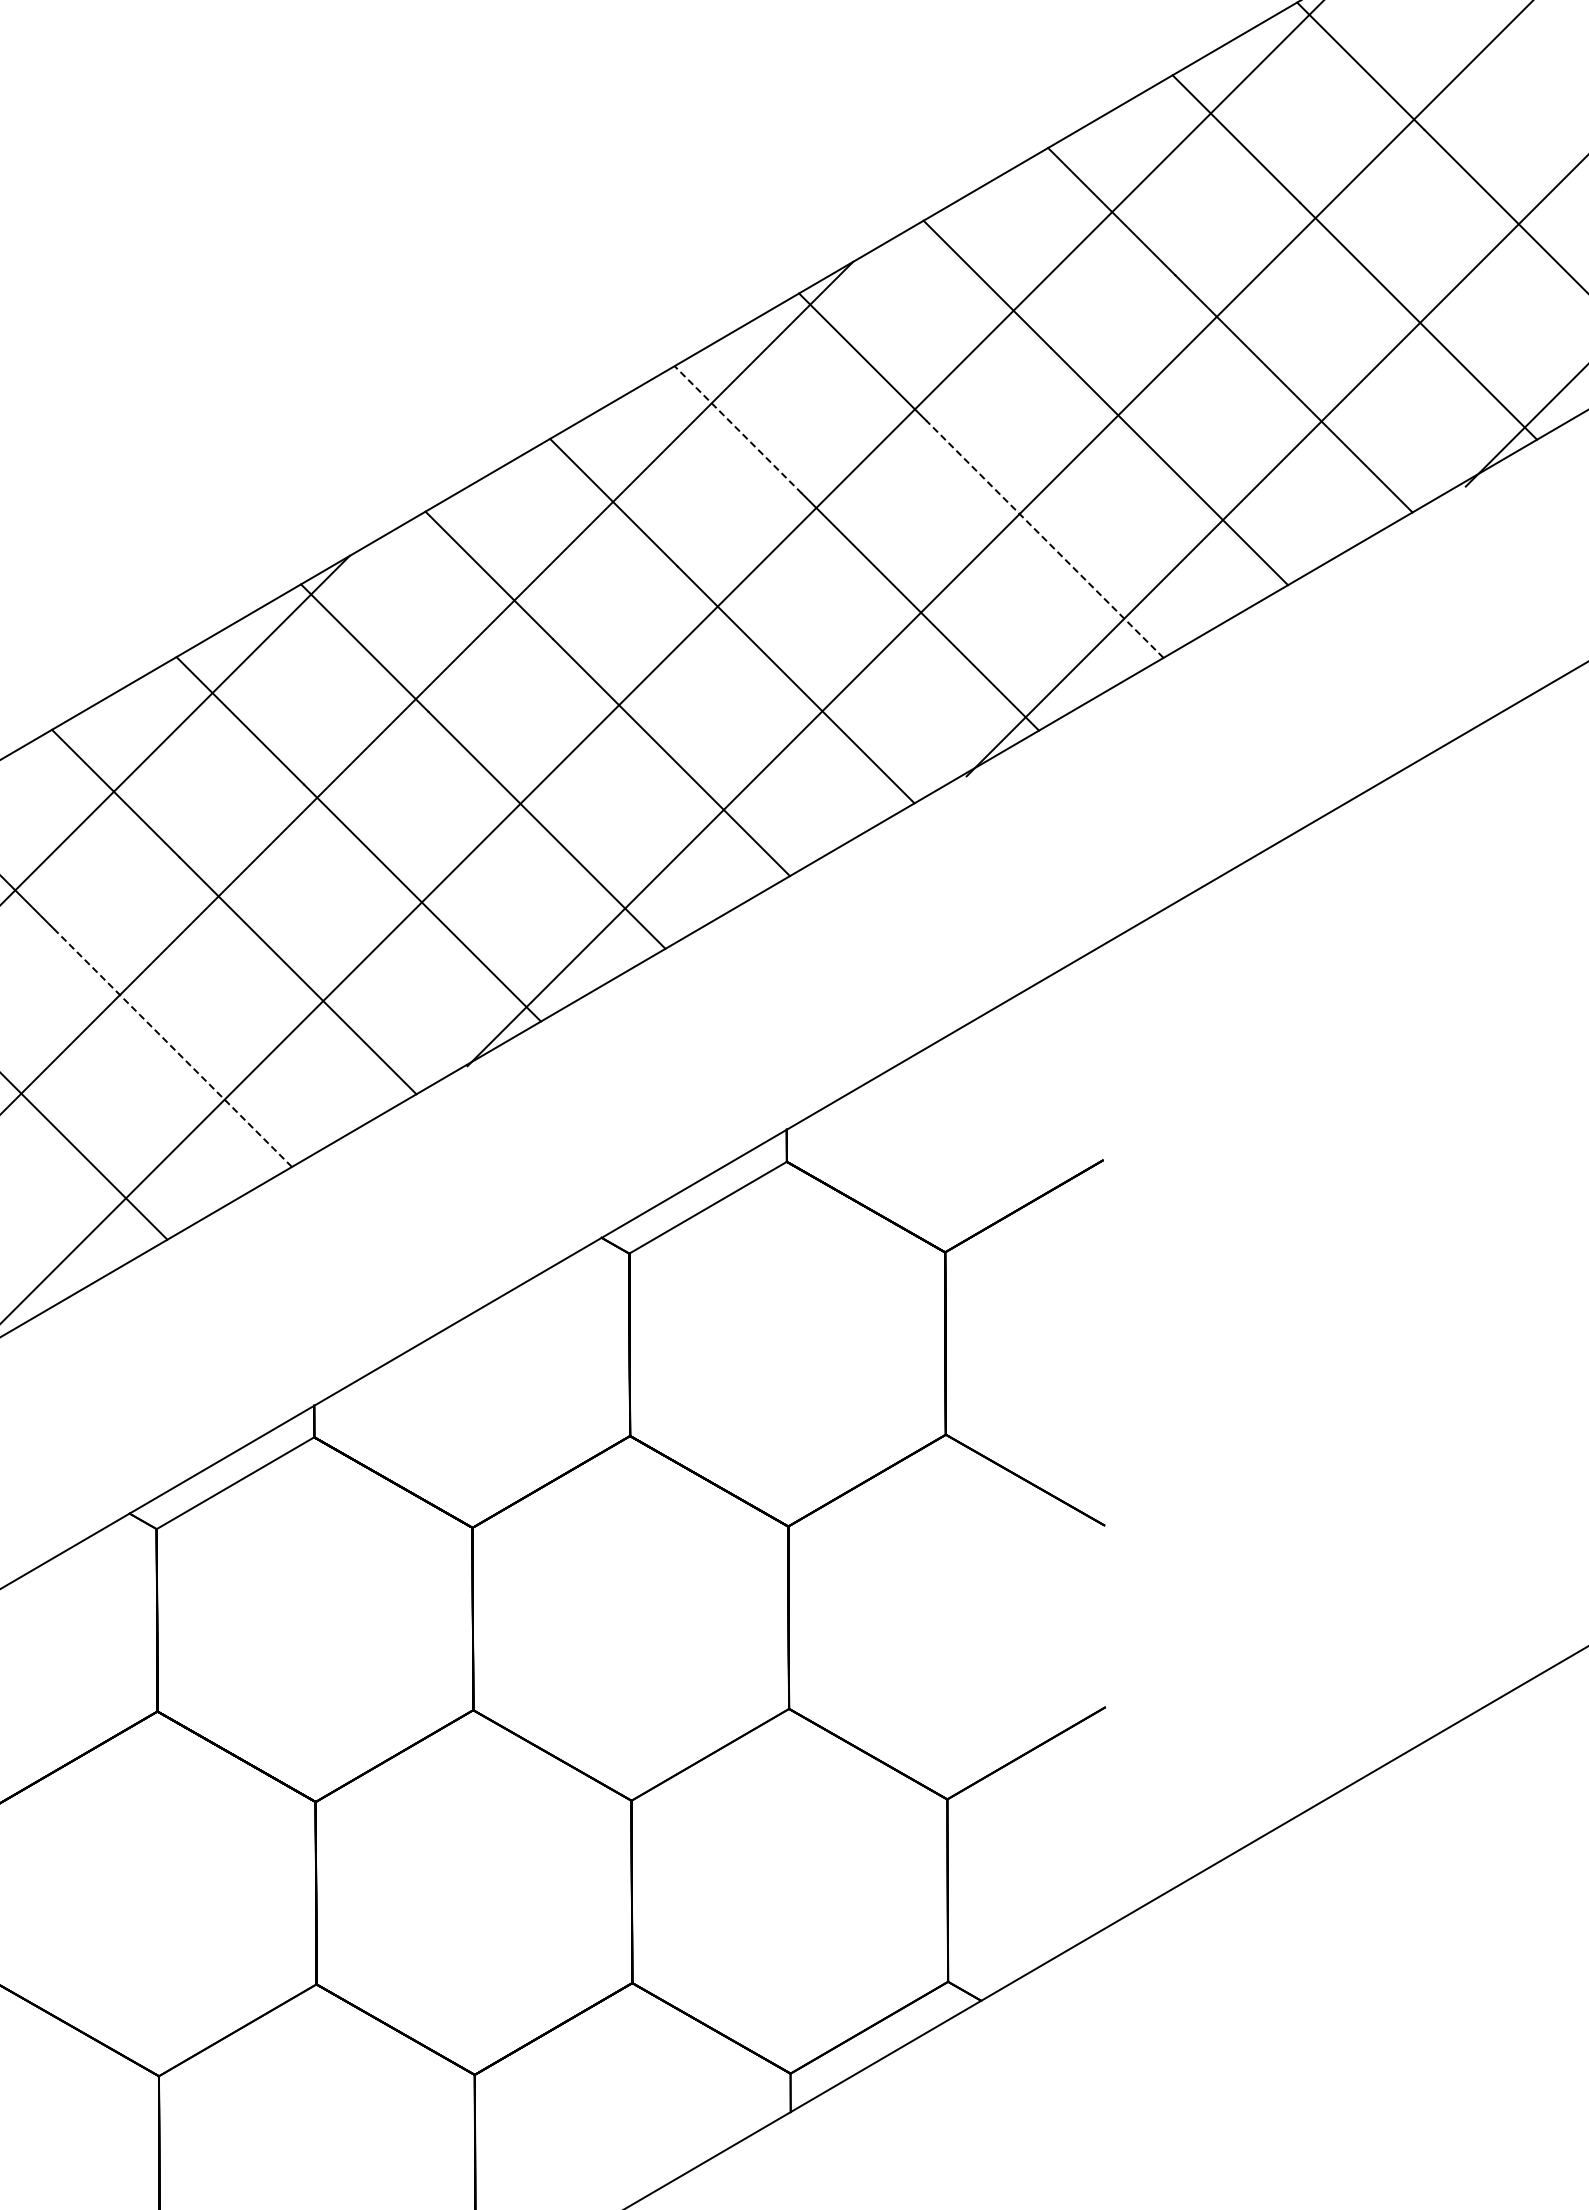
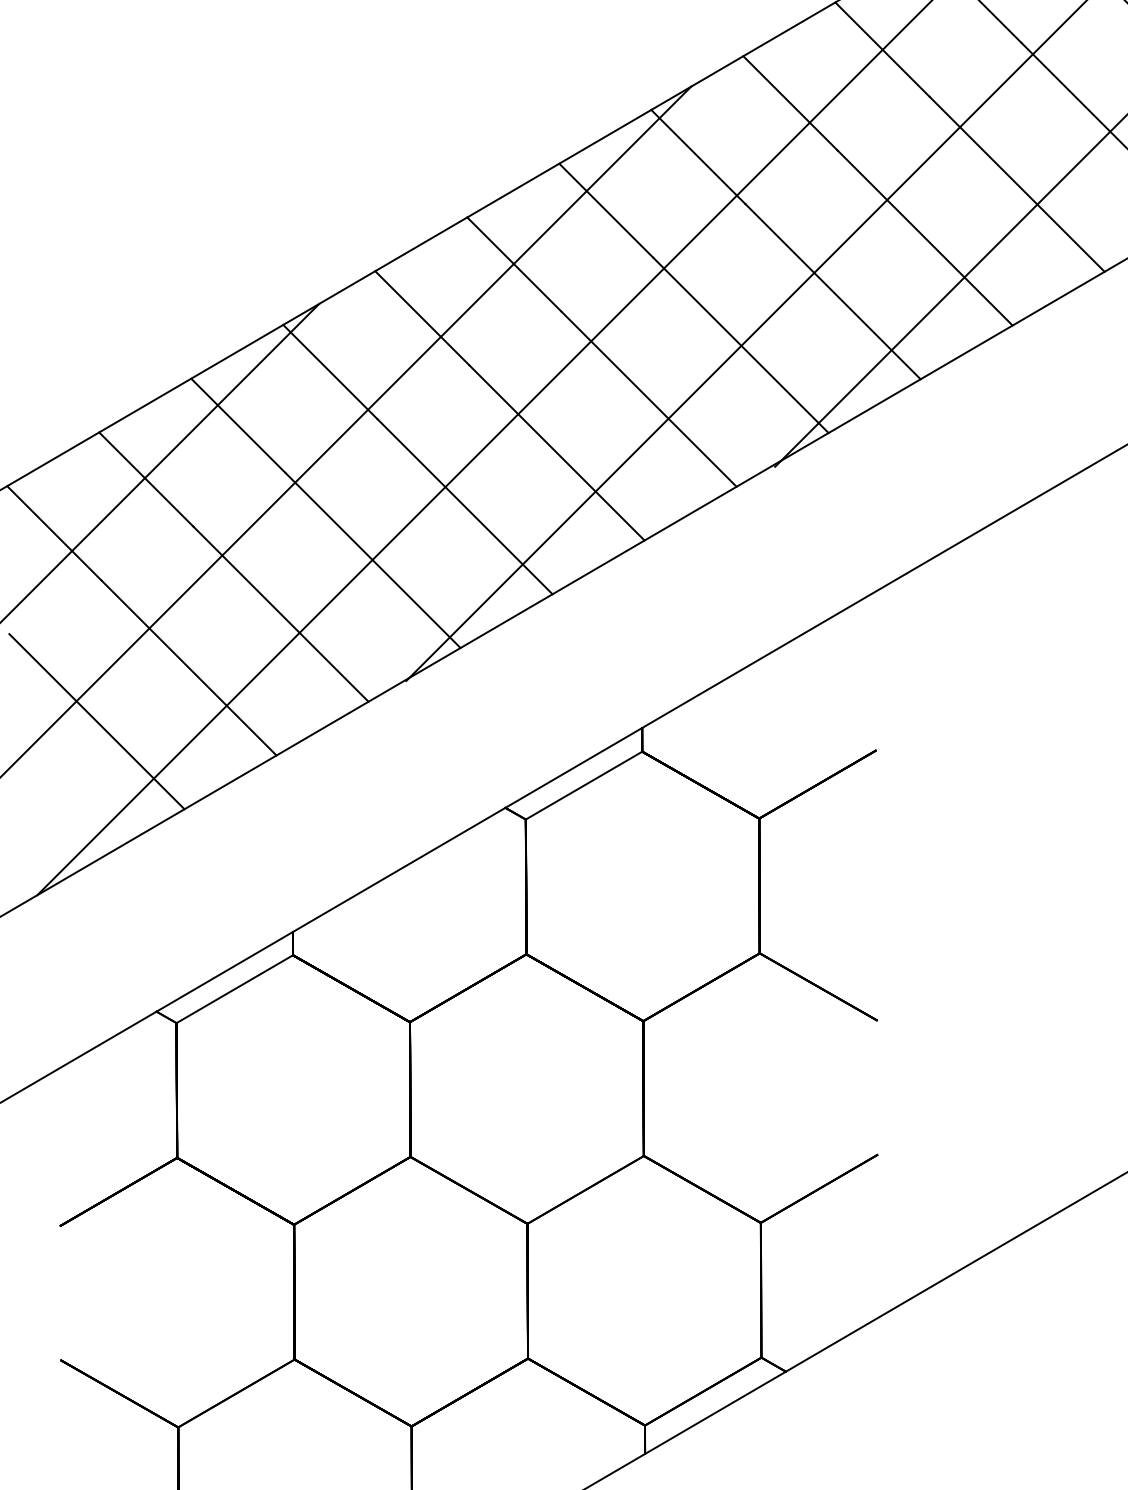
line: (737, 429) -> (605, 210), dashed -> solid
line: (1045, 539) -> (833, 291), dashed -> solid
line: (173, 1048) -> (188, 667), dashed -> solid

